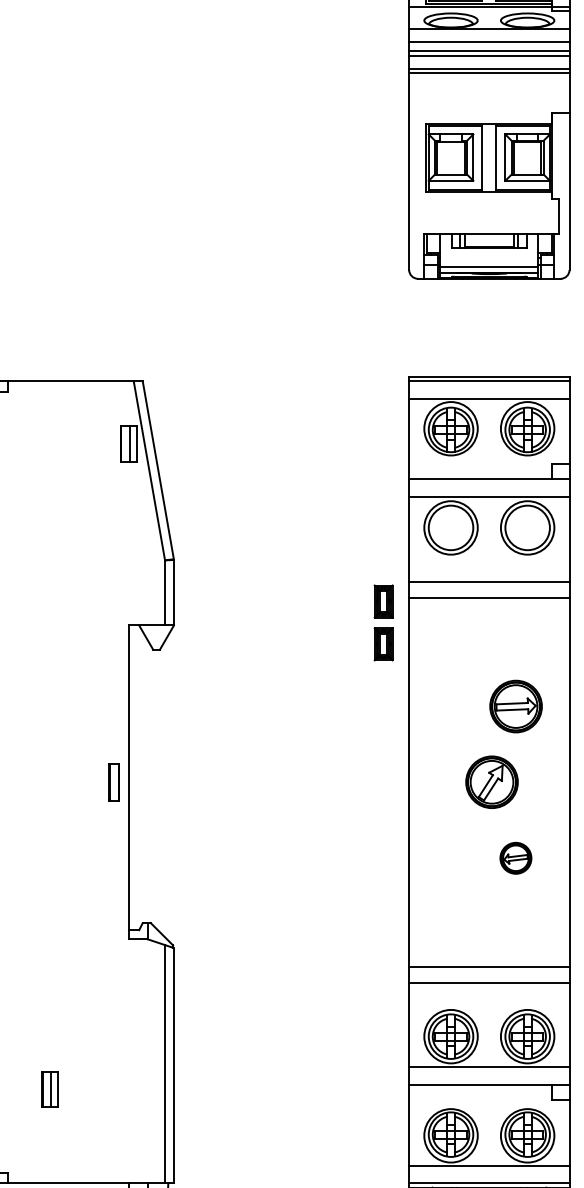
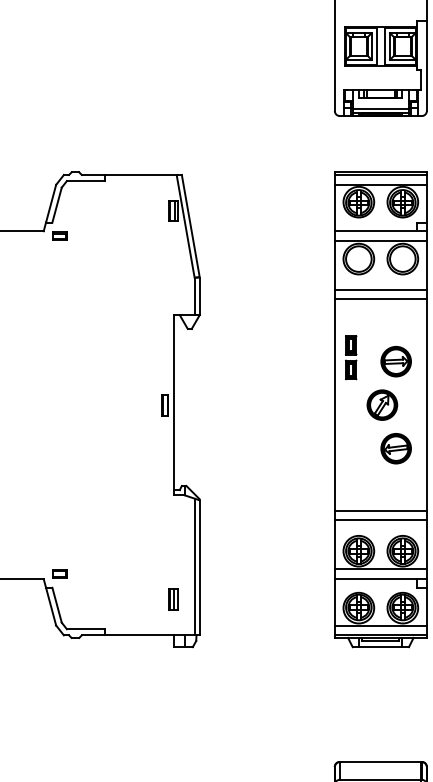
part: (384, 622) -> (351, 357), moved
part: (514, 857) -> (395, 448), size x1.67
part: (49, 1089) -> (173, 599), moved

